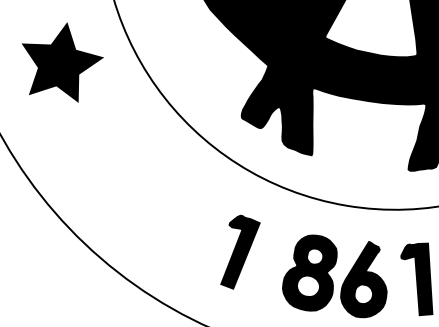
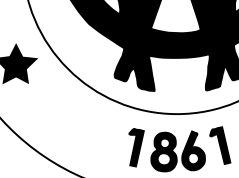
part: (239, 252) -> (136, 147), moved

